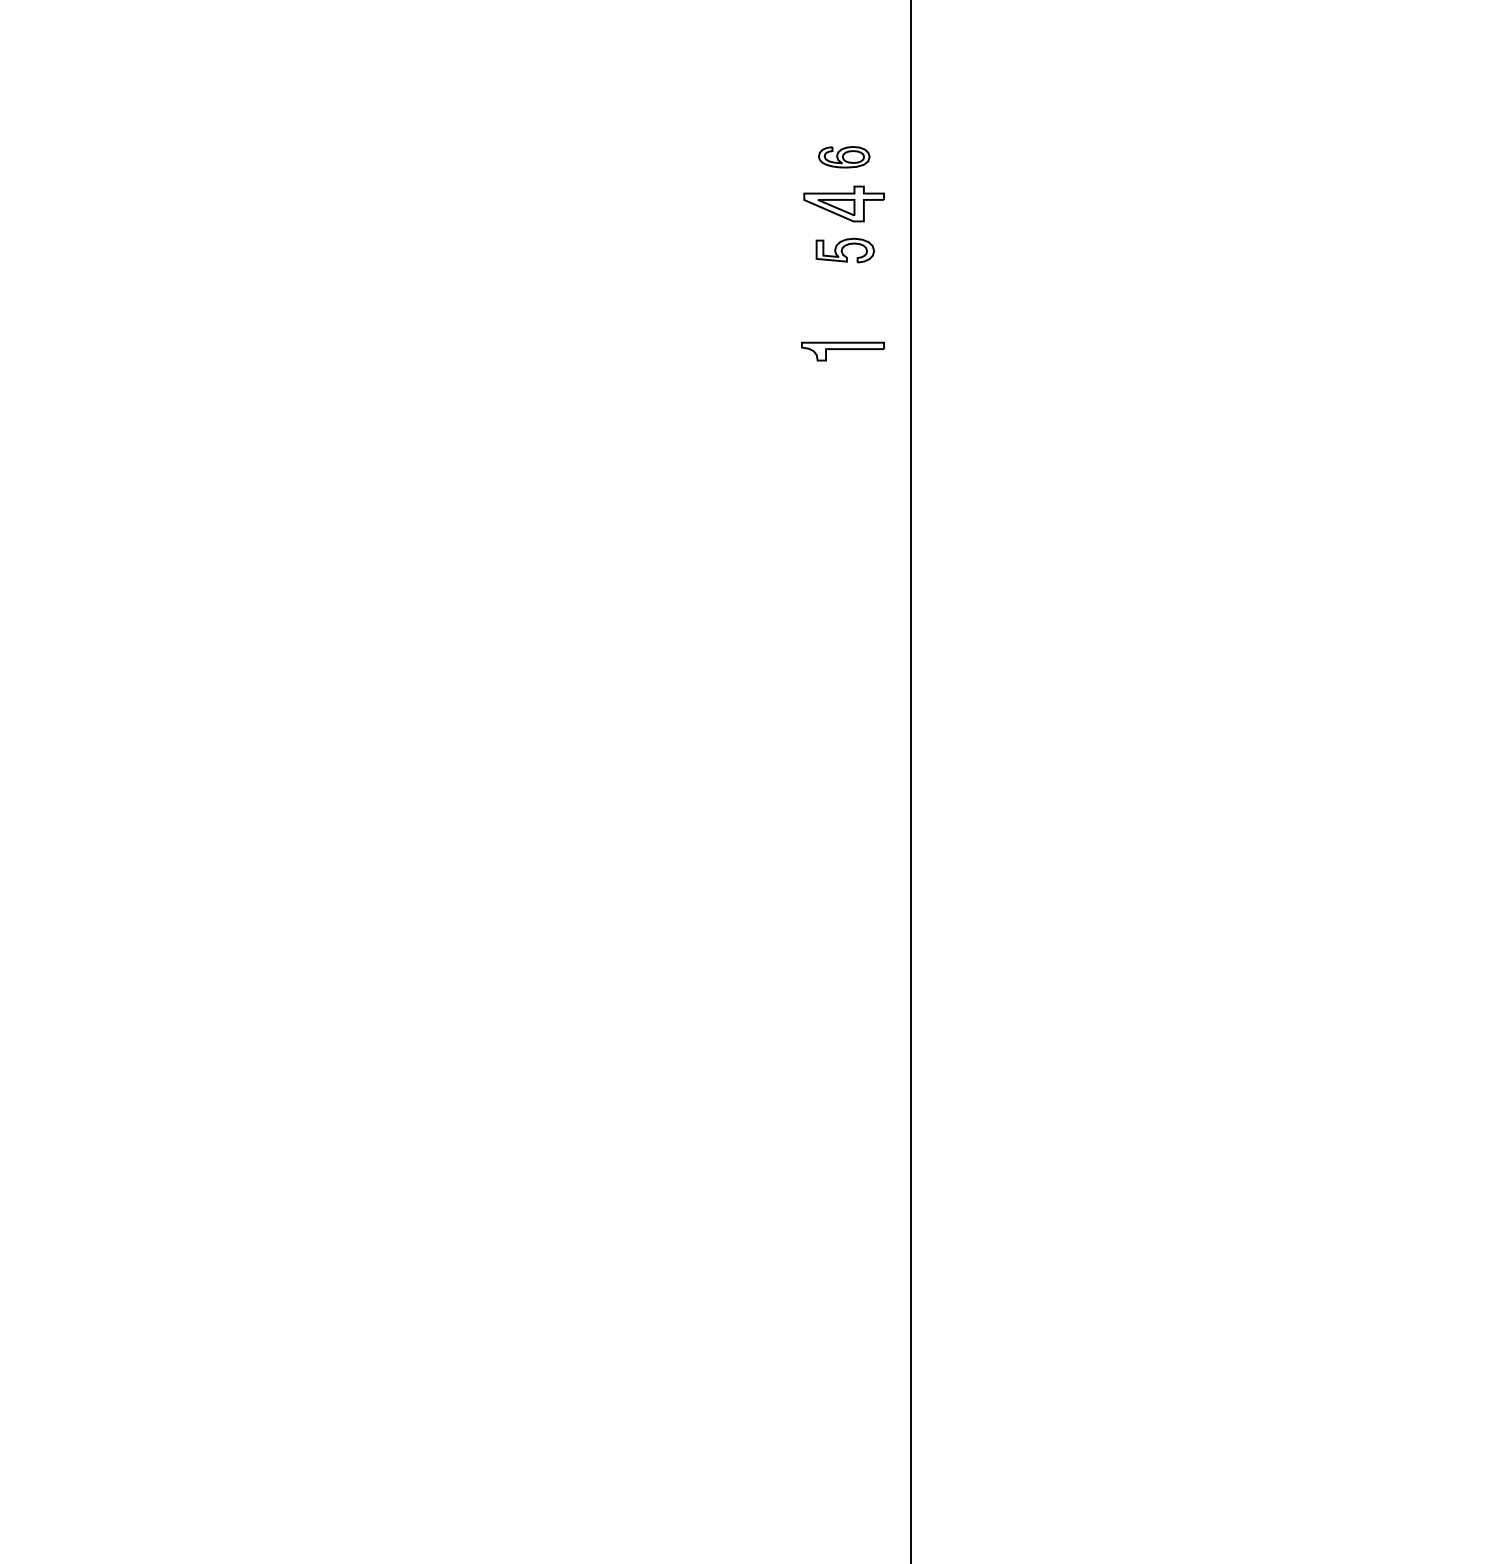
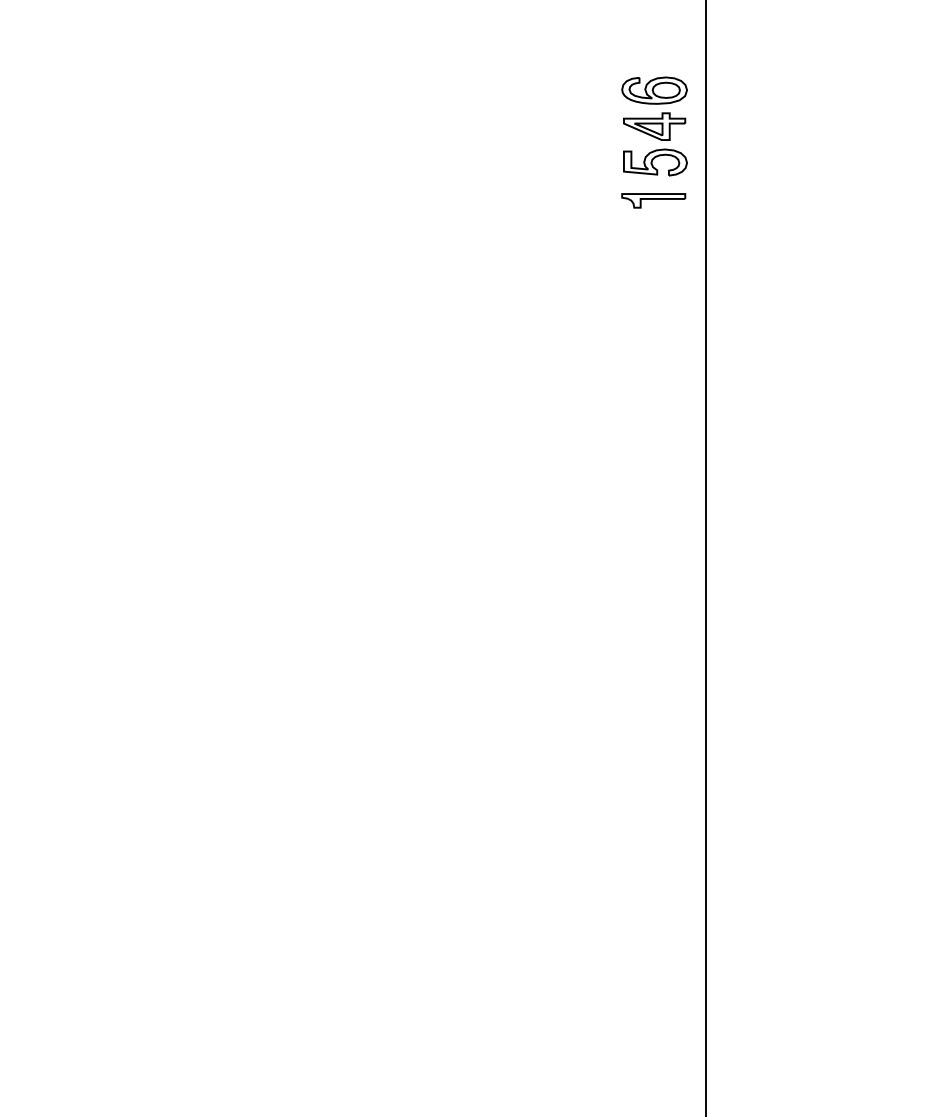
part: (844, 157) -> (654, 90), size x1.67
part: (845, 250) -> (655, 162), size x1.43
part: (842, 351) -> (653, 200), moved

